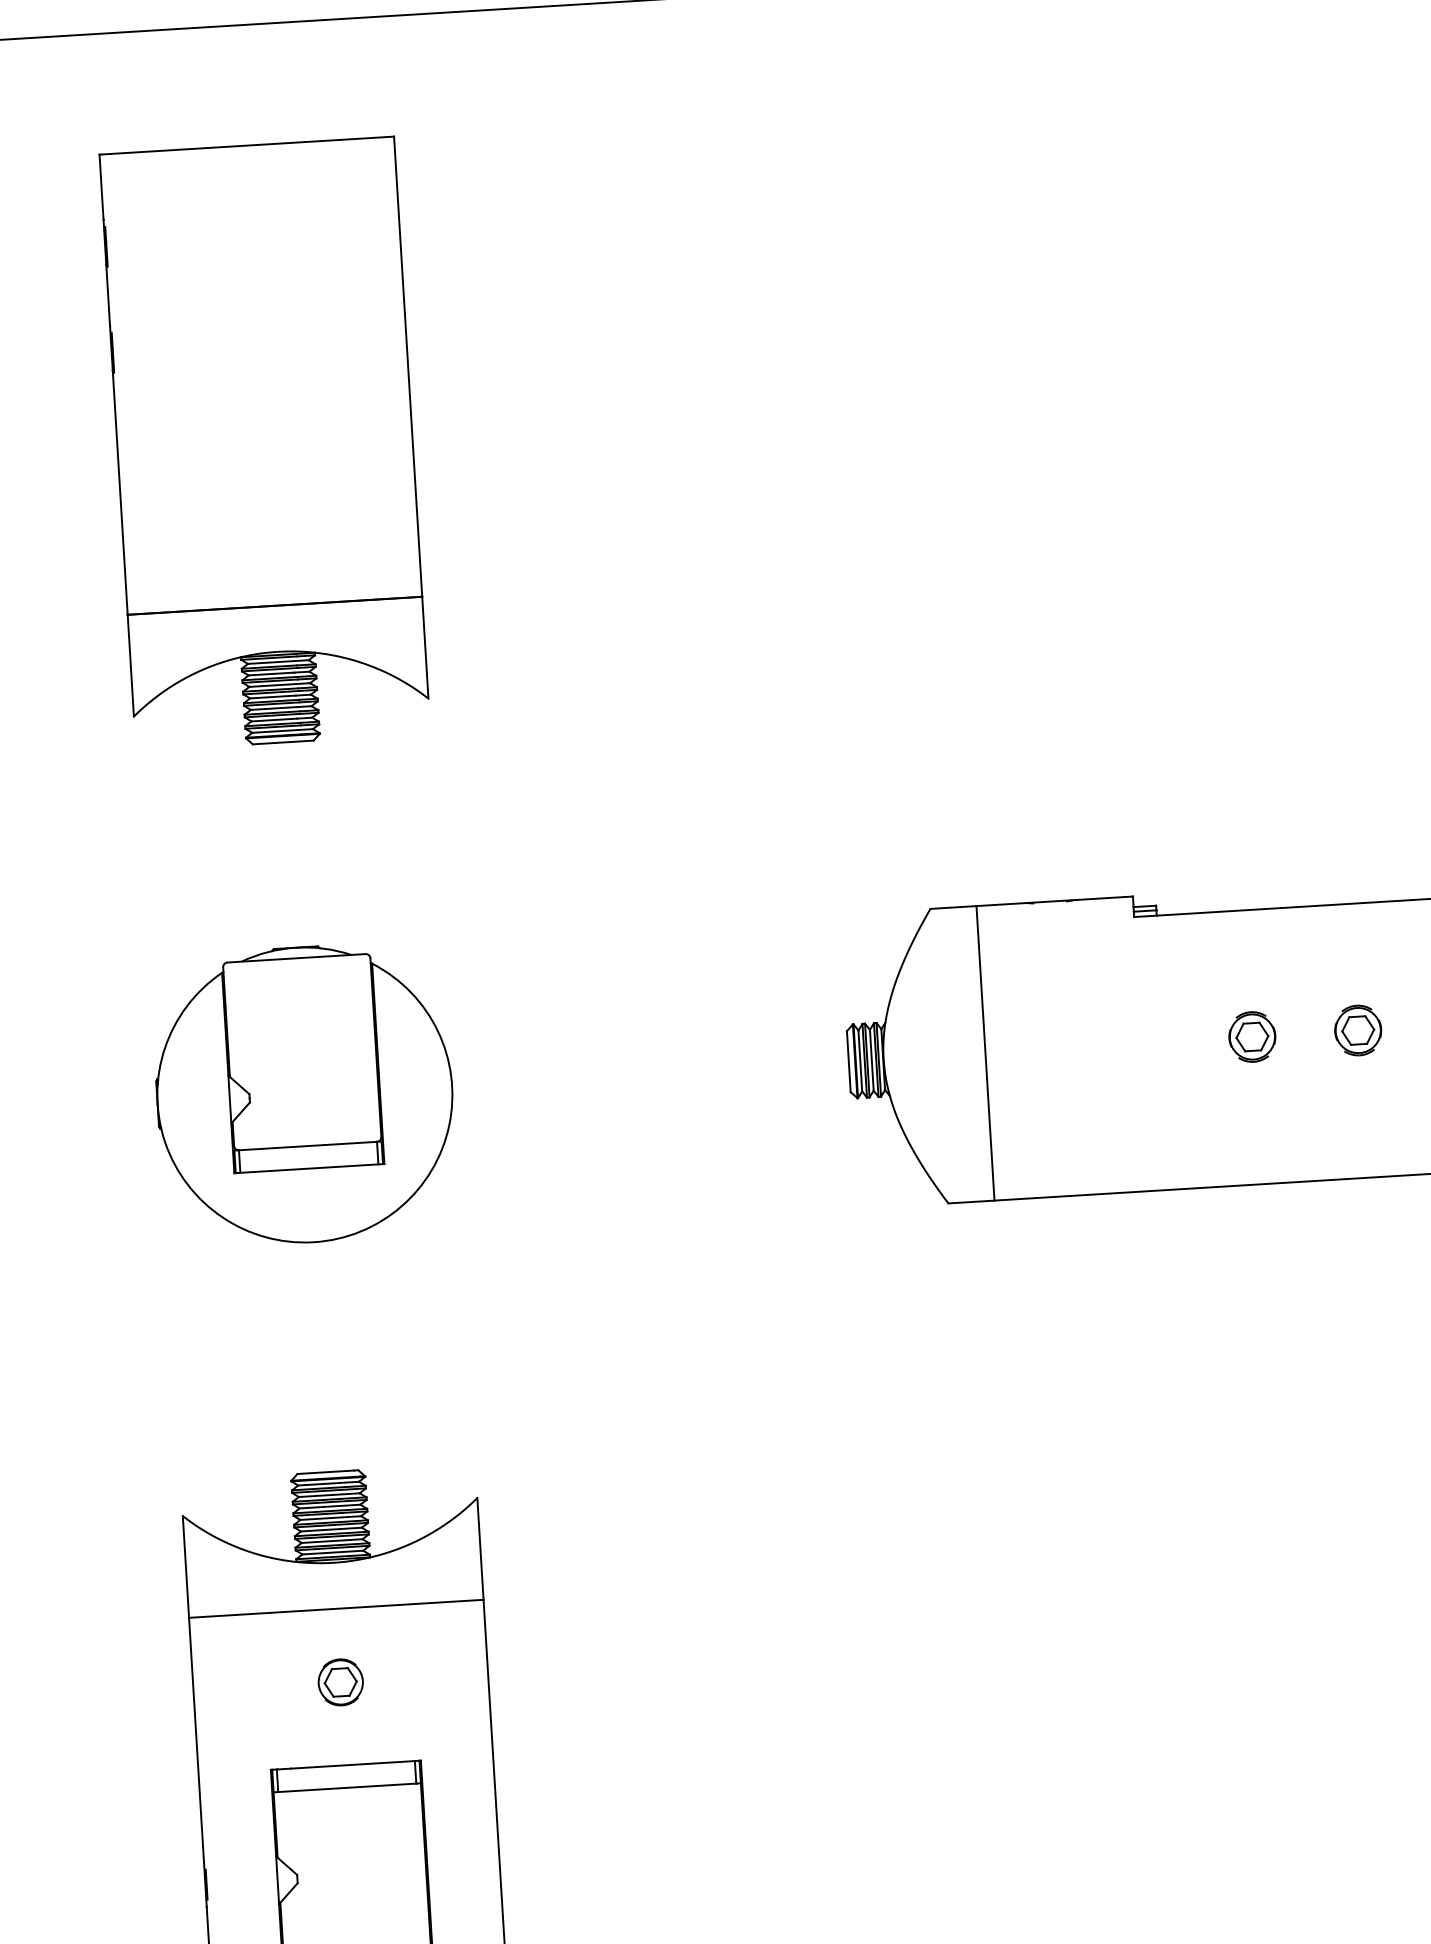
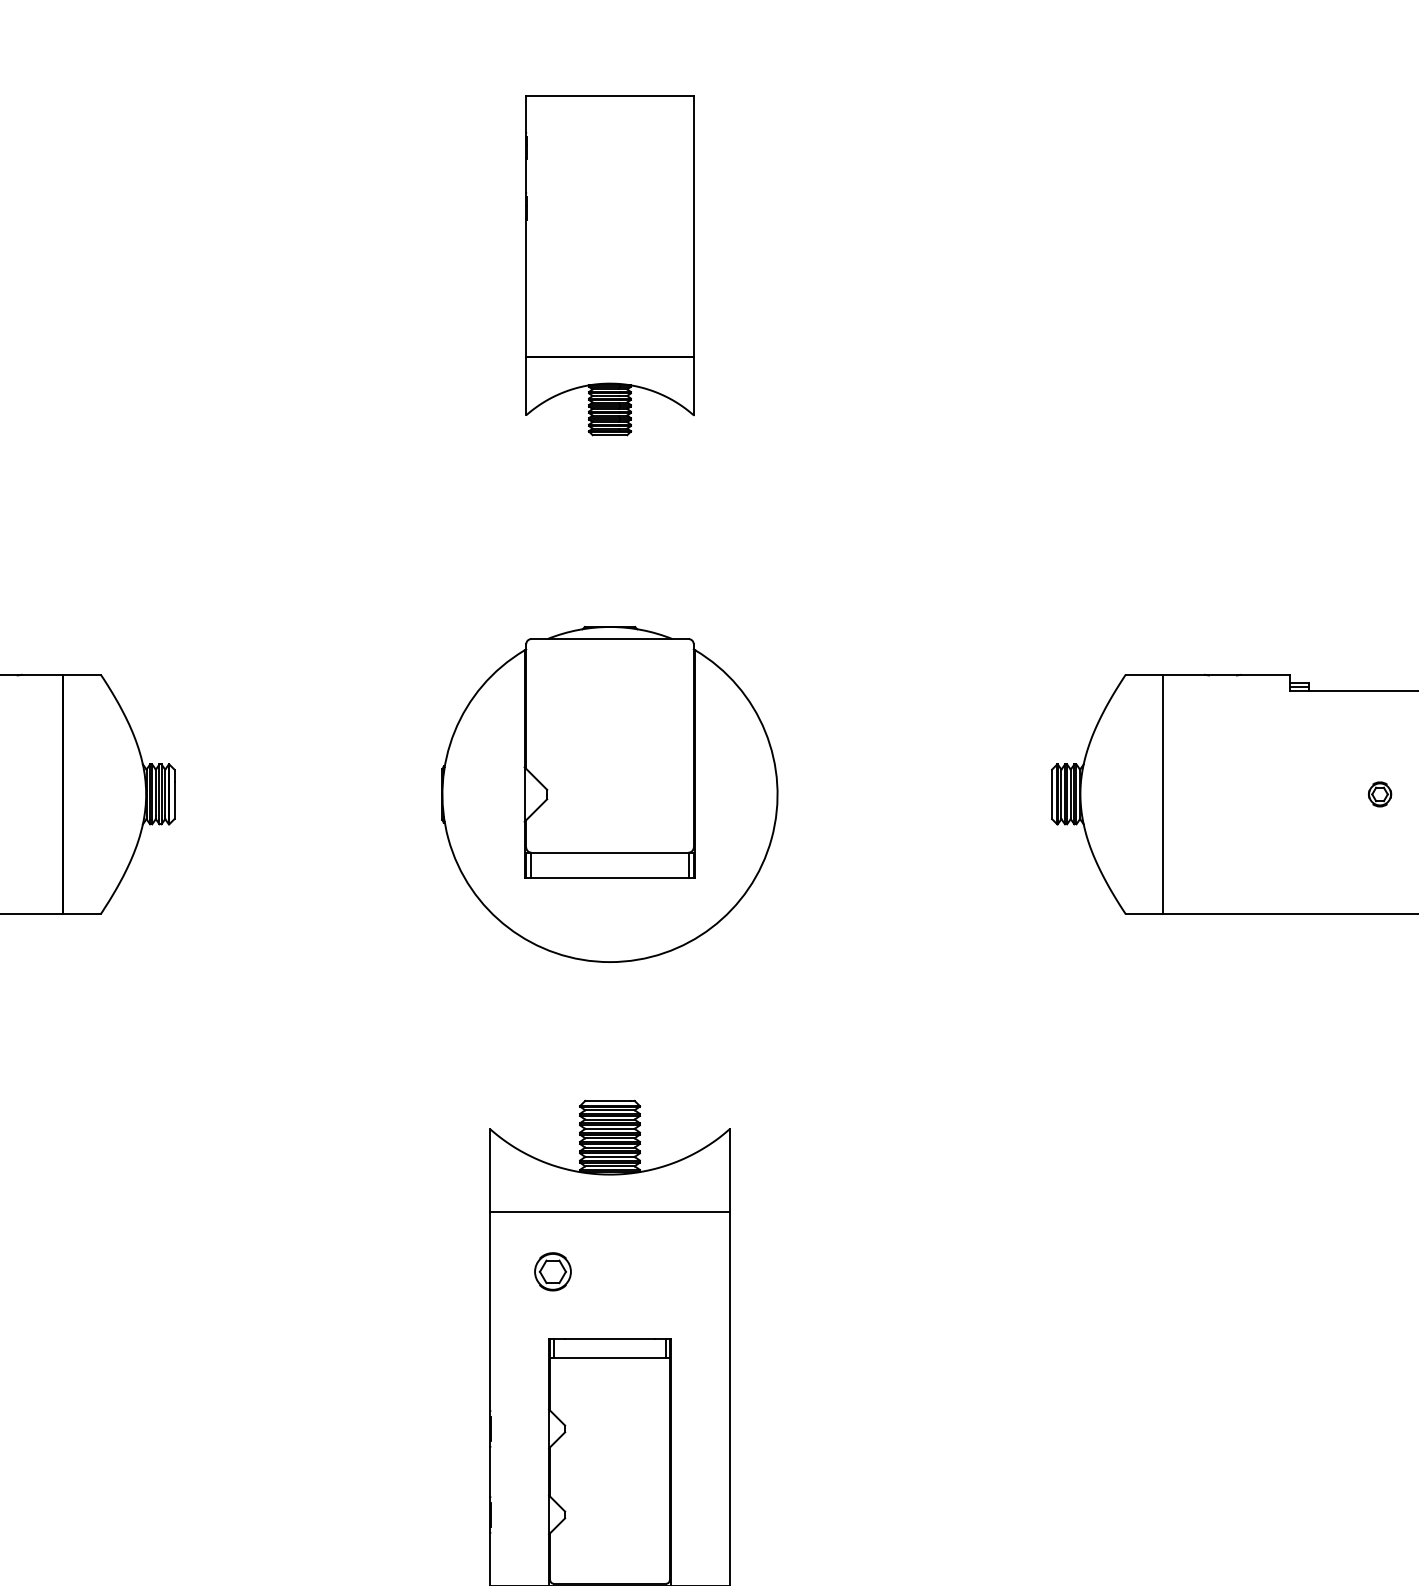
part: (264, 444) -> (609, 265), size x0.7
part: (1251, 1037) -> (1379, 794), size x0.6
part: (304, 1093) -> (609, 793), size x1.4
part: (340, 1682) -> (552, 1271), moved

